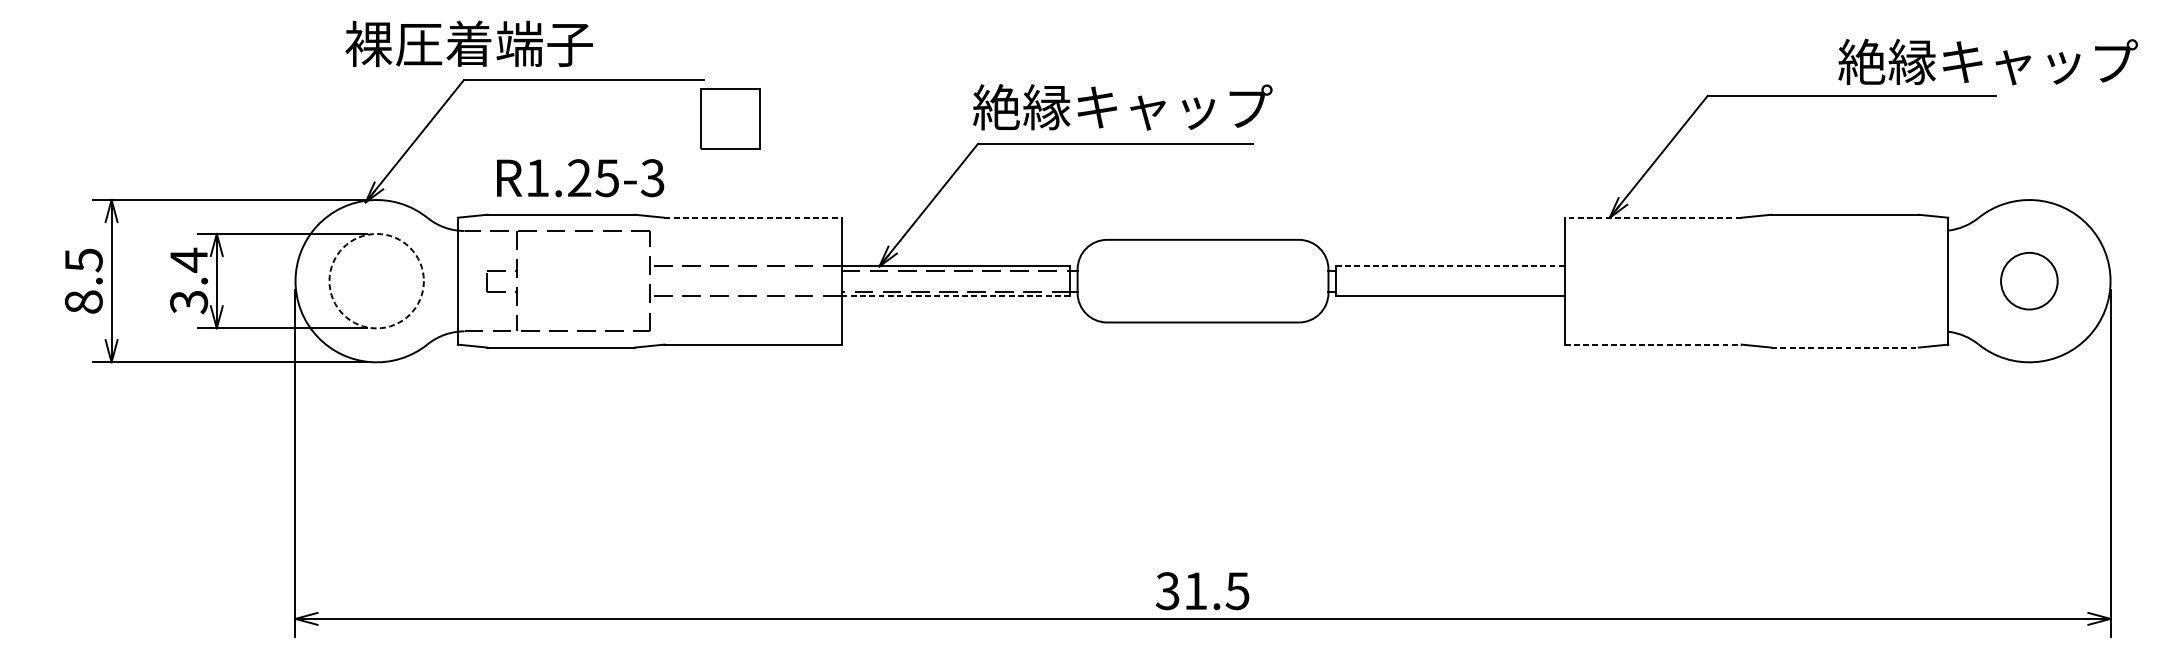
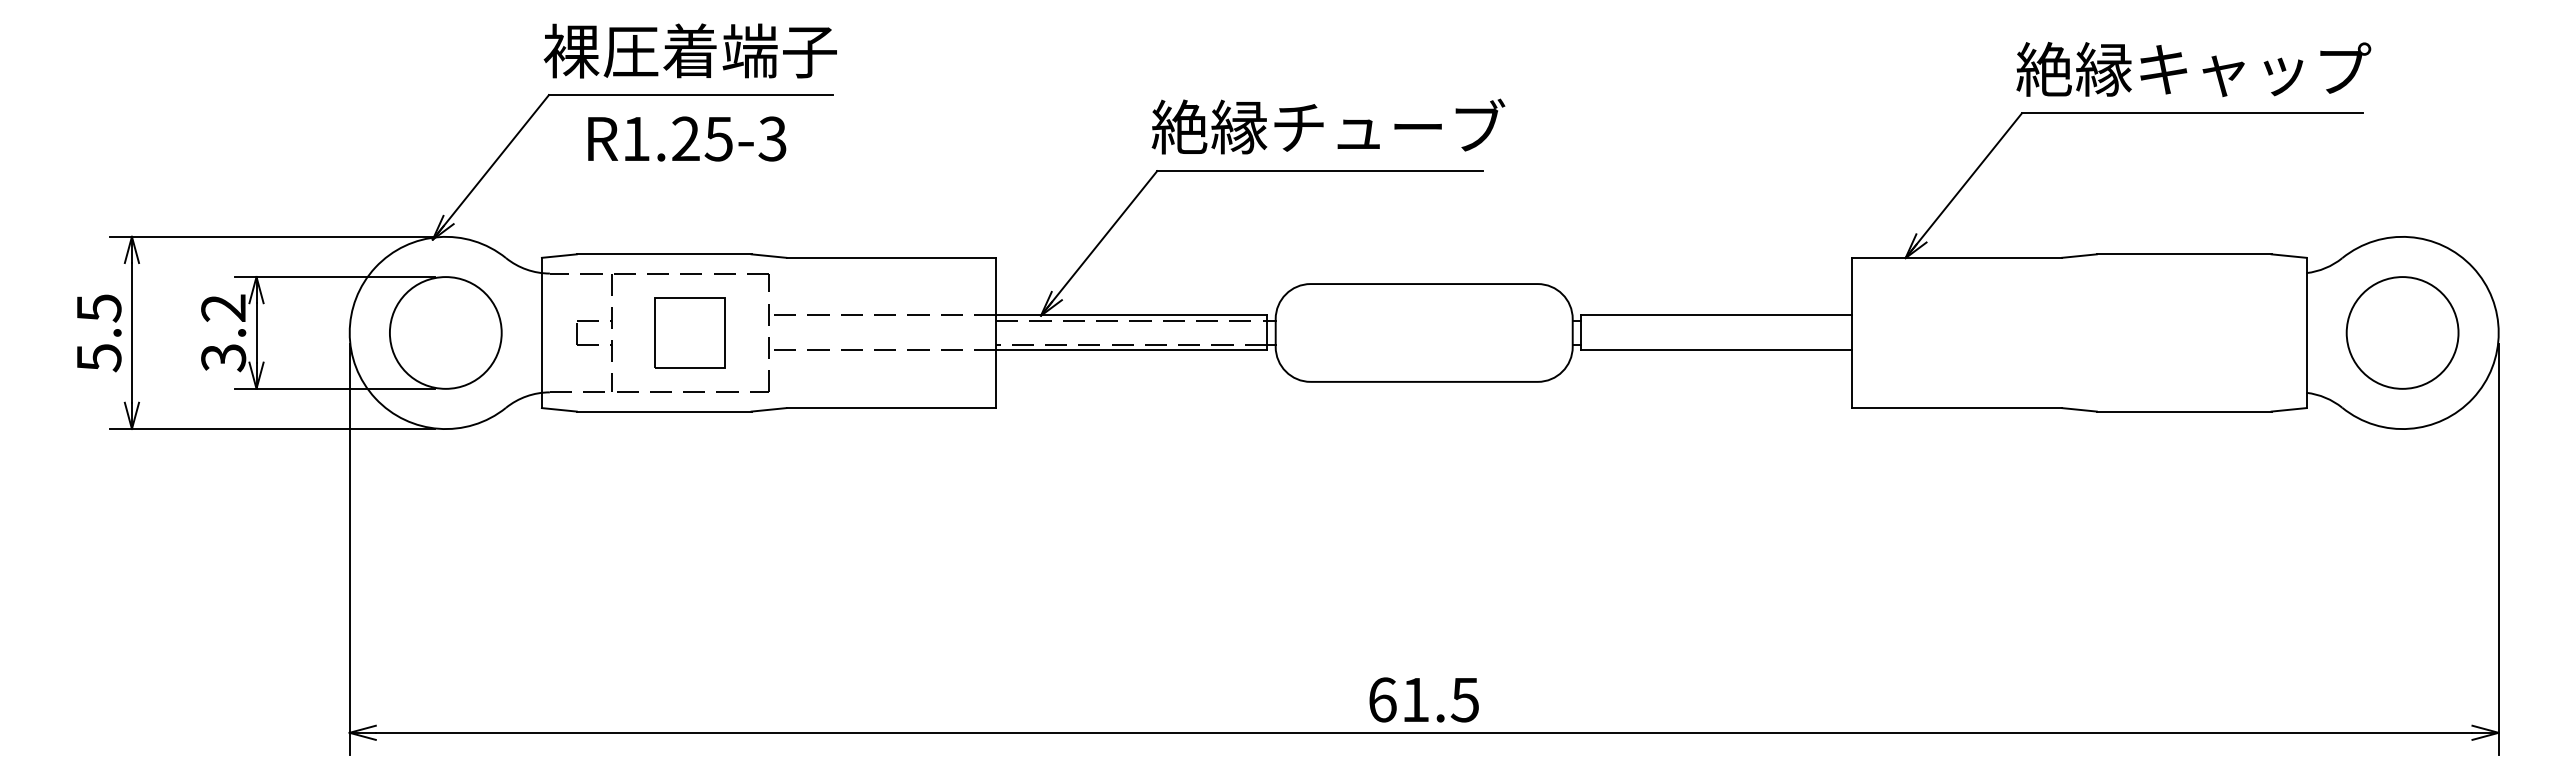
text: (468, 43) -> (689, 50), moved
text: (1987, 62) -> (2193, 69), moved
text: (1174, 106) -> (1390, 126), 絶縁キャップ -> 絶縁チューブ
part: (729, 118) -> (689, 332), moved
text: (580, 177) -> (687, 138), moved
line: (753, 217) -> (891, 257), dashed -> solid
line: (1653, 217) -> (1957, 257), dashed -> solid
text: (188, 260) -> (223, 308), 3.4 -> 3.2
line: (1450, 266) -> (1717, 315), dashed -> solid
circle: (376, 280) -> (445, 332), dashed -> solid
circle: (2029, 280) -> (2402, 332), size x1.67
line: (955, 295) -> (1131, 350), dashed -> solid
text: (83, 302) -> (98, 358), 8.5 -> 5.5
line: (1653, 344) -> (1957, 408), dashed -> solid
line: (1845, 347) -> (2184, 411), dashed -> solid
text: (1167, 590) -> (1382, 699), 31.5 -> 61.5

